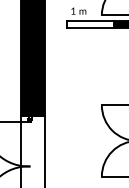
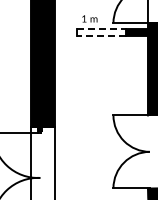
line: (90, 20) -> (101, 28), solid -> dashed
line: (89, 28) -> (100, 36), solid -> dashed

